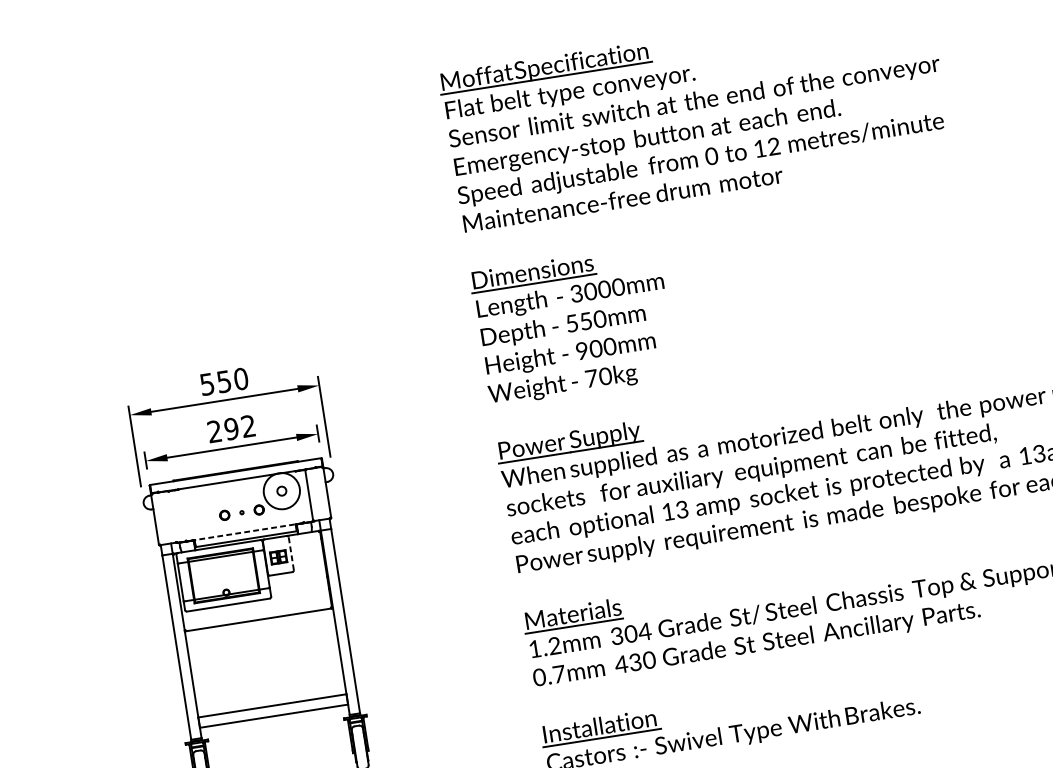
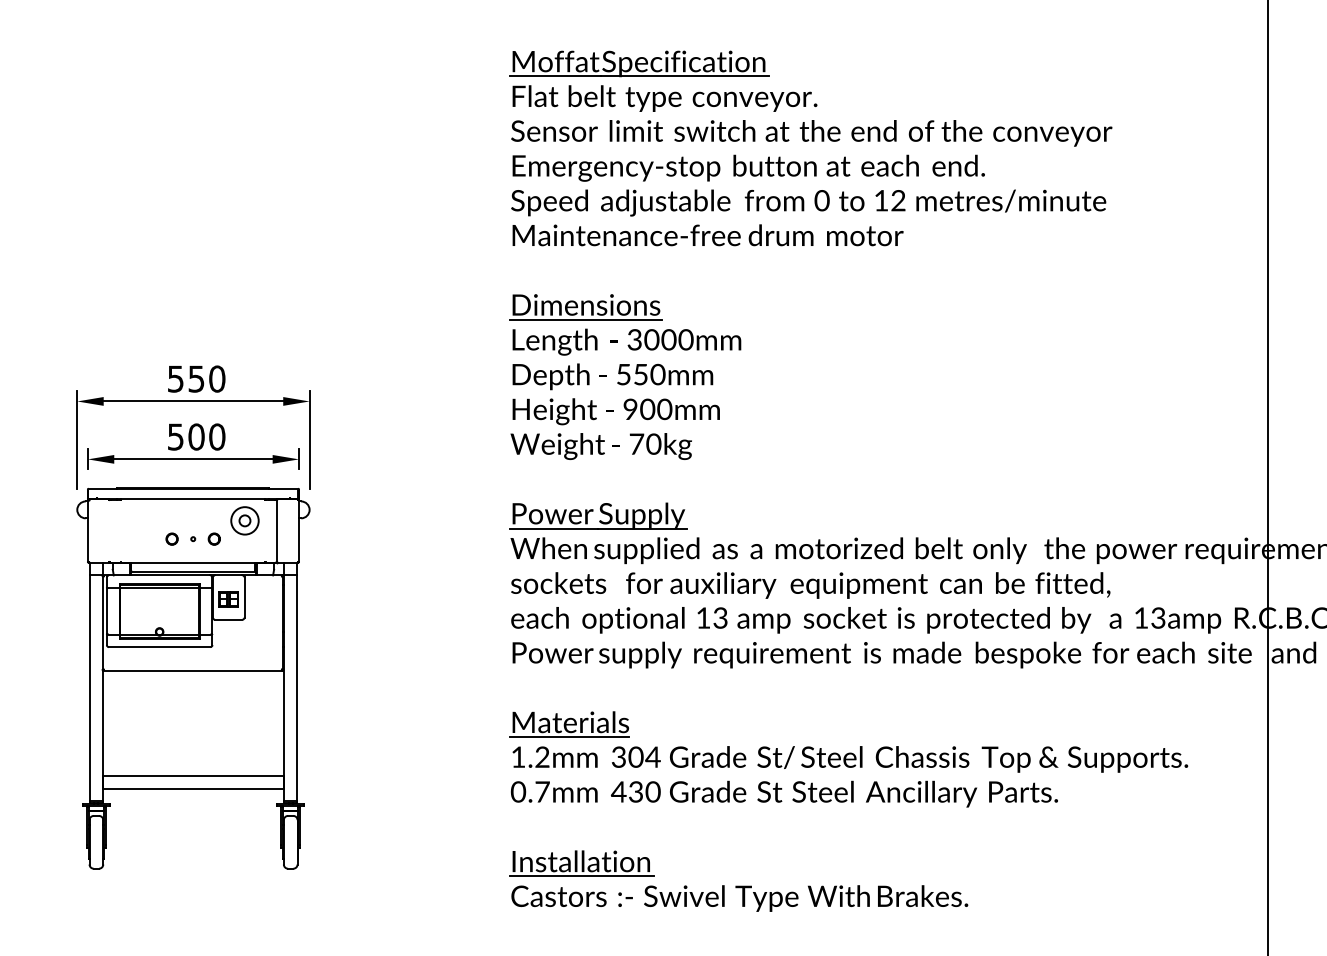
text: (231, 428) -> (196, 436), 292 -> 500
circle: (281, 490) -> (244, 520), size x0.62
line: (244, 532) -> (192, 563), dashed -> solid
line: (291, 553) -> (244, 597), dashed -> solid

